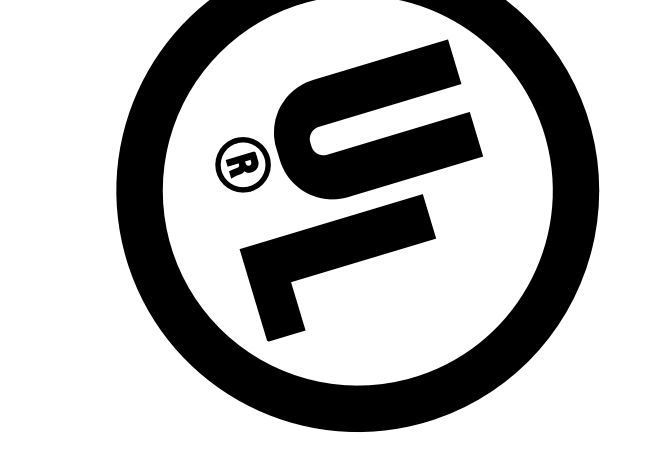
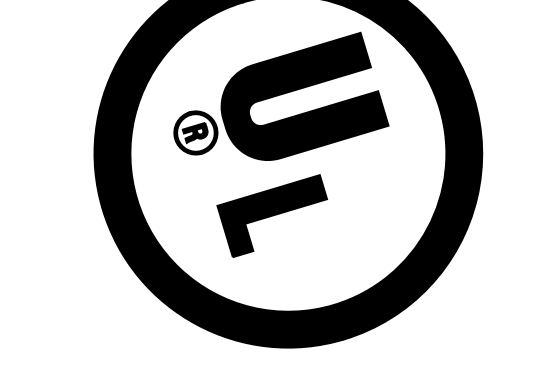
part: (337, 267) -> (272, 215), size x0.7

